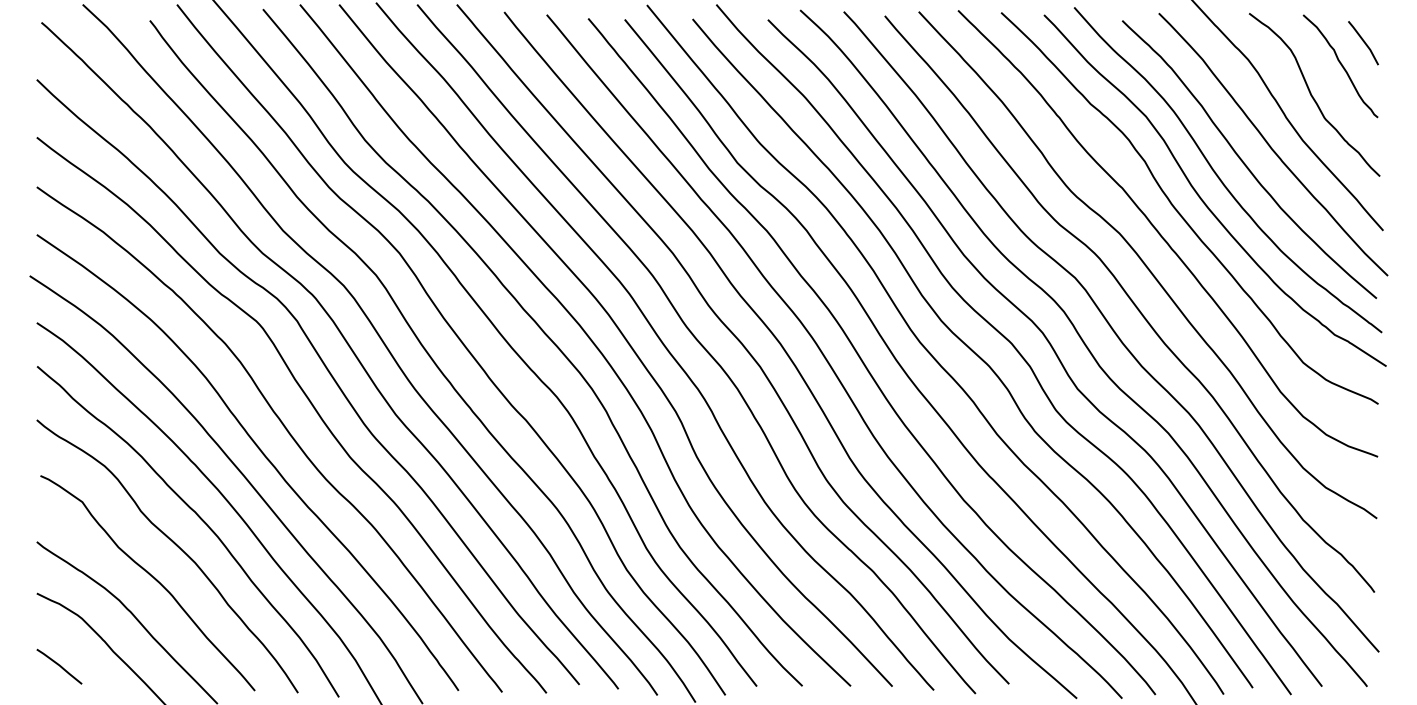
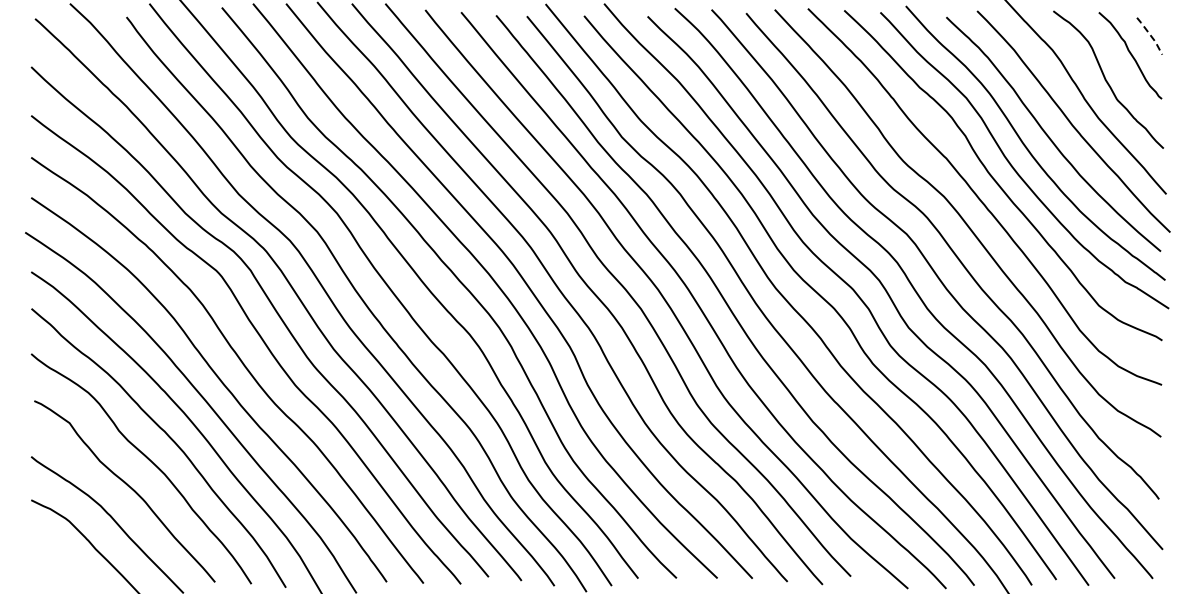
line: (1364, 42) -> (1150, 35), solid -> dashed
line: (59, 666) -> (50, 561), removed

